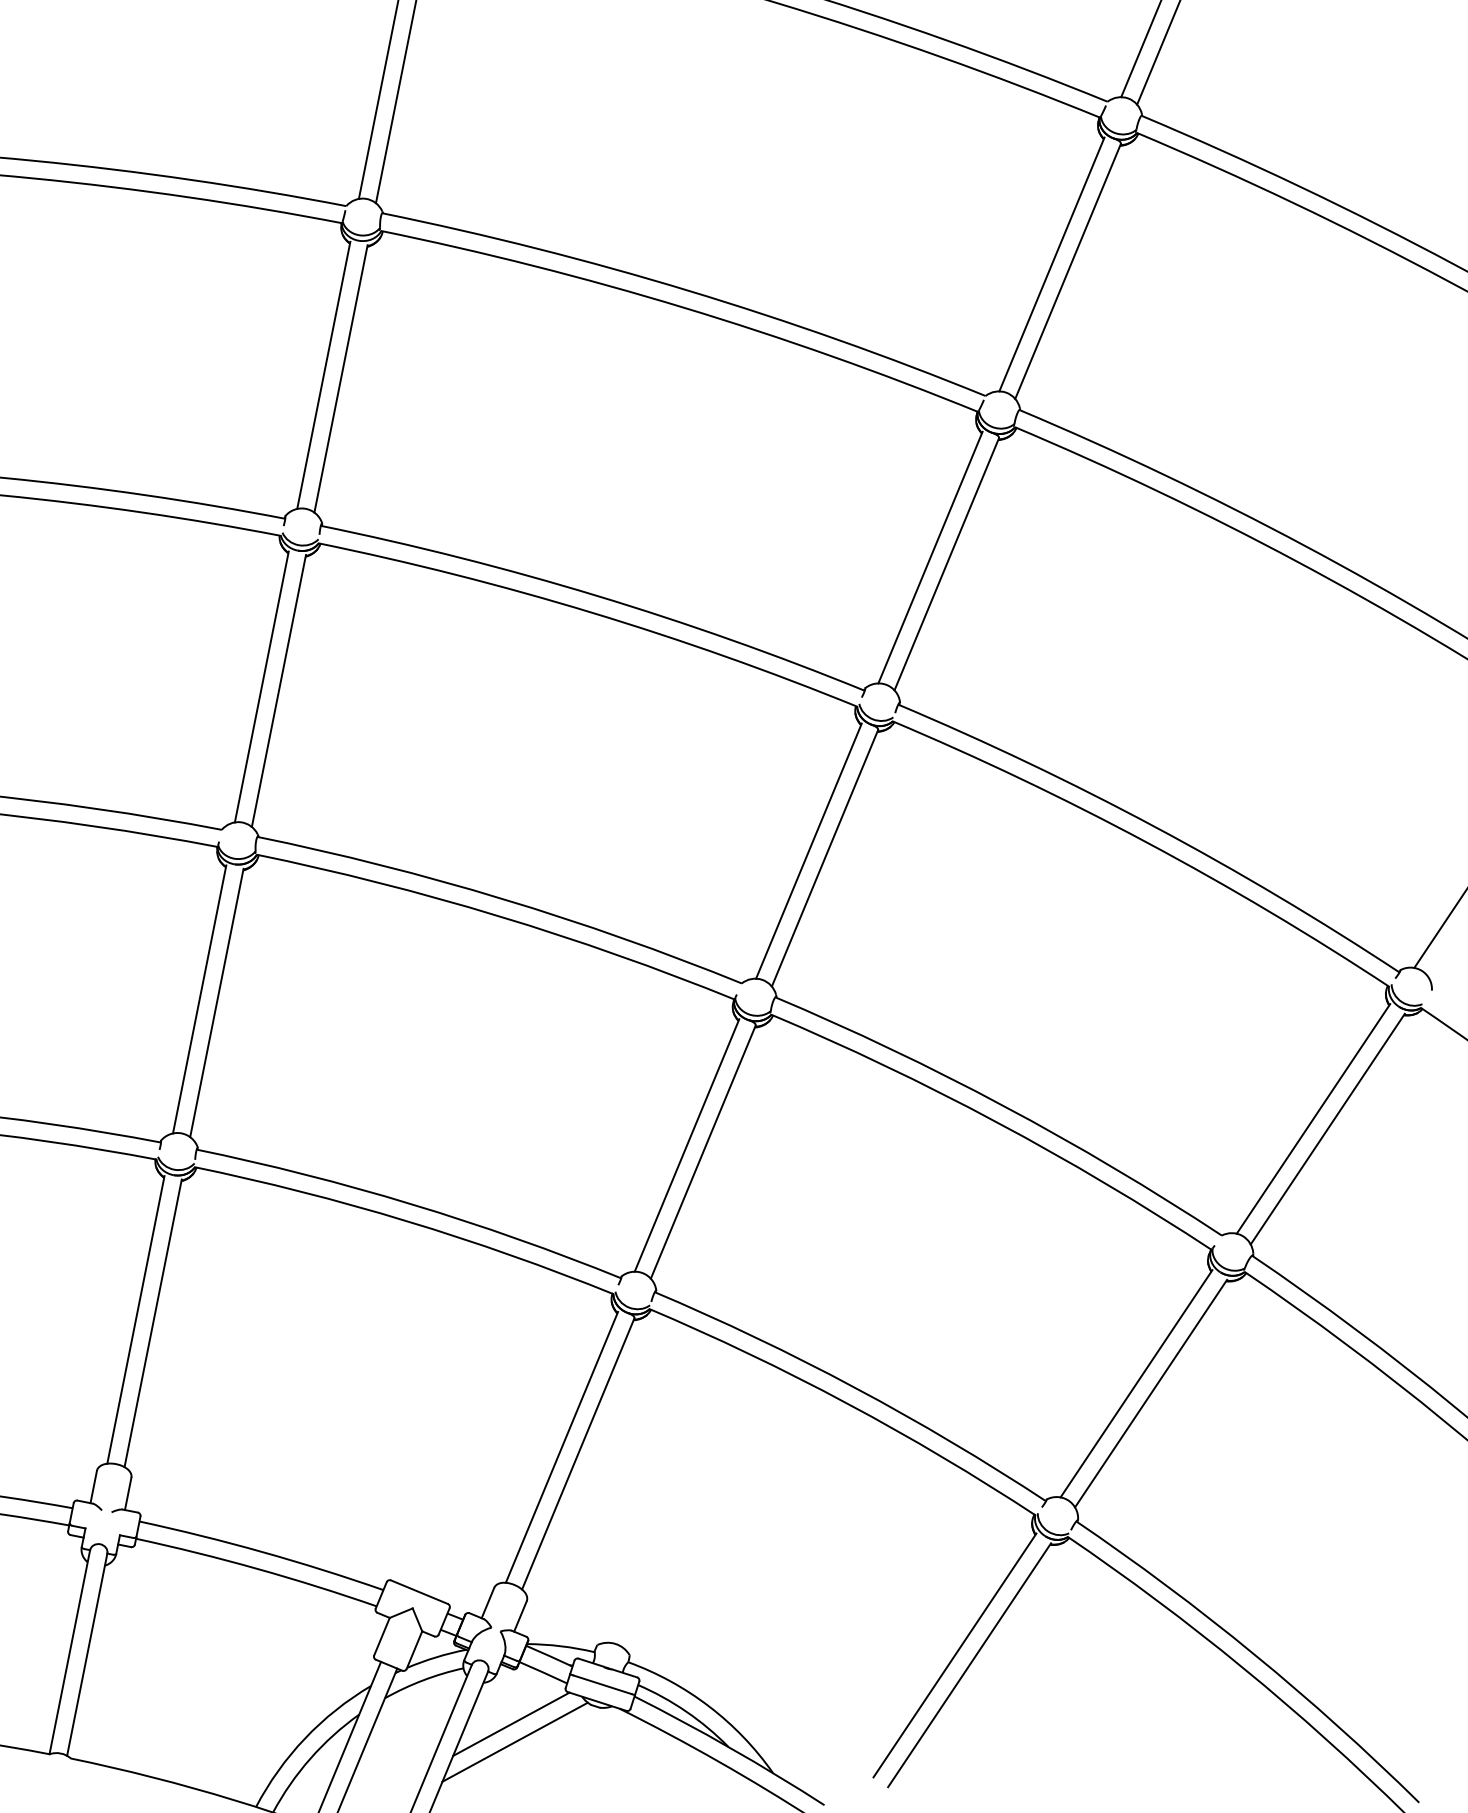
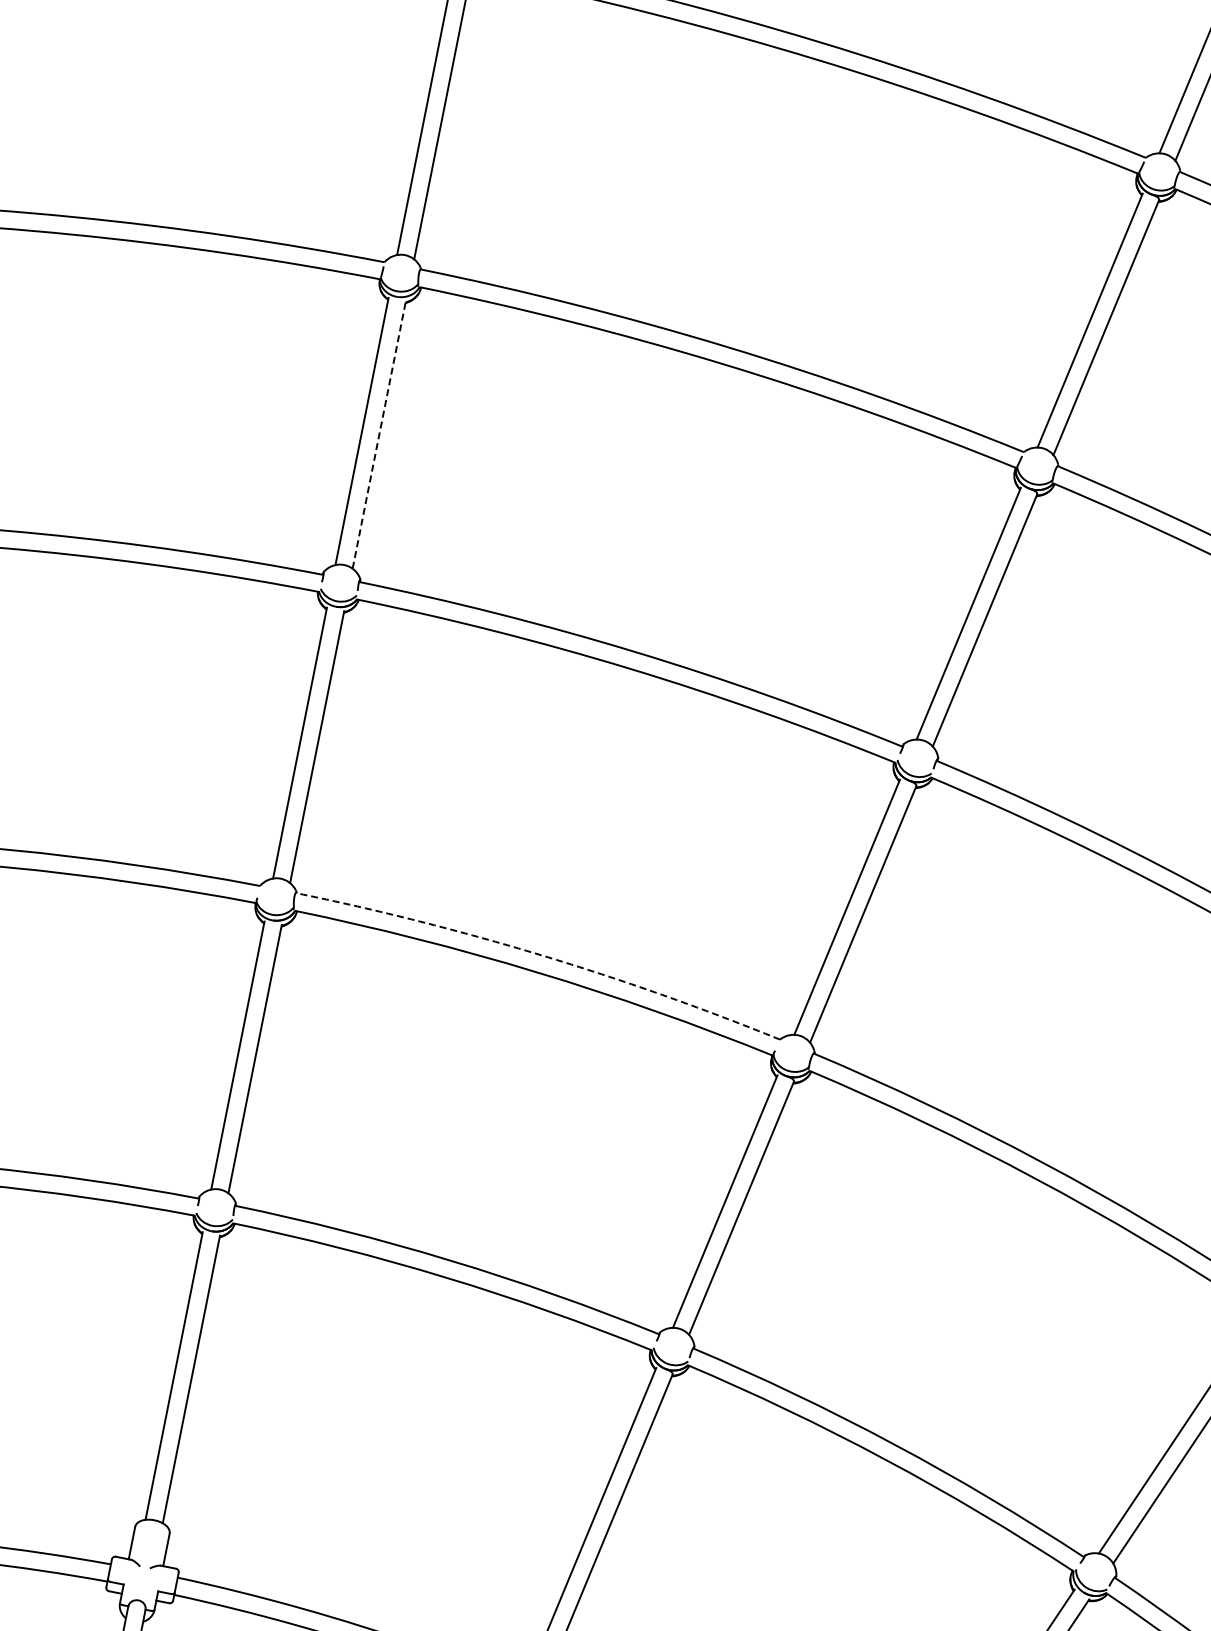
line: (341, 378) -> (379, 434), solid -> dashed
arc: (503, 899) -> (541, 955), solid -> dashed

